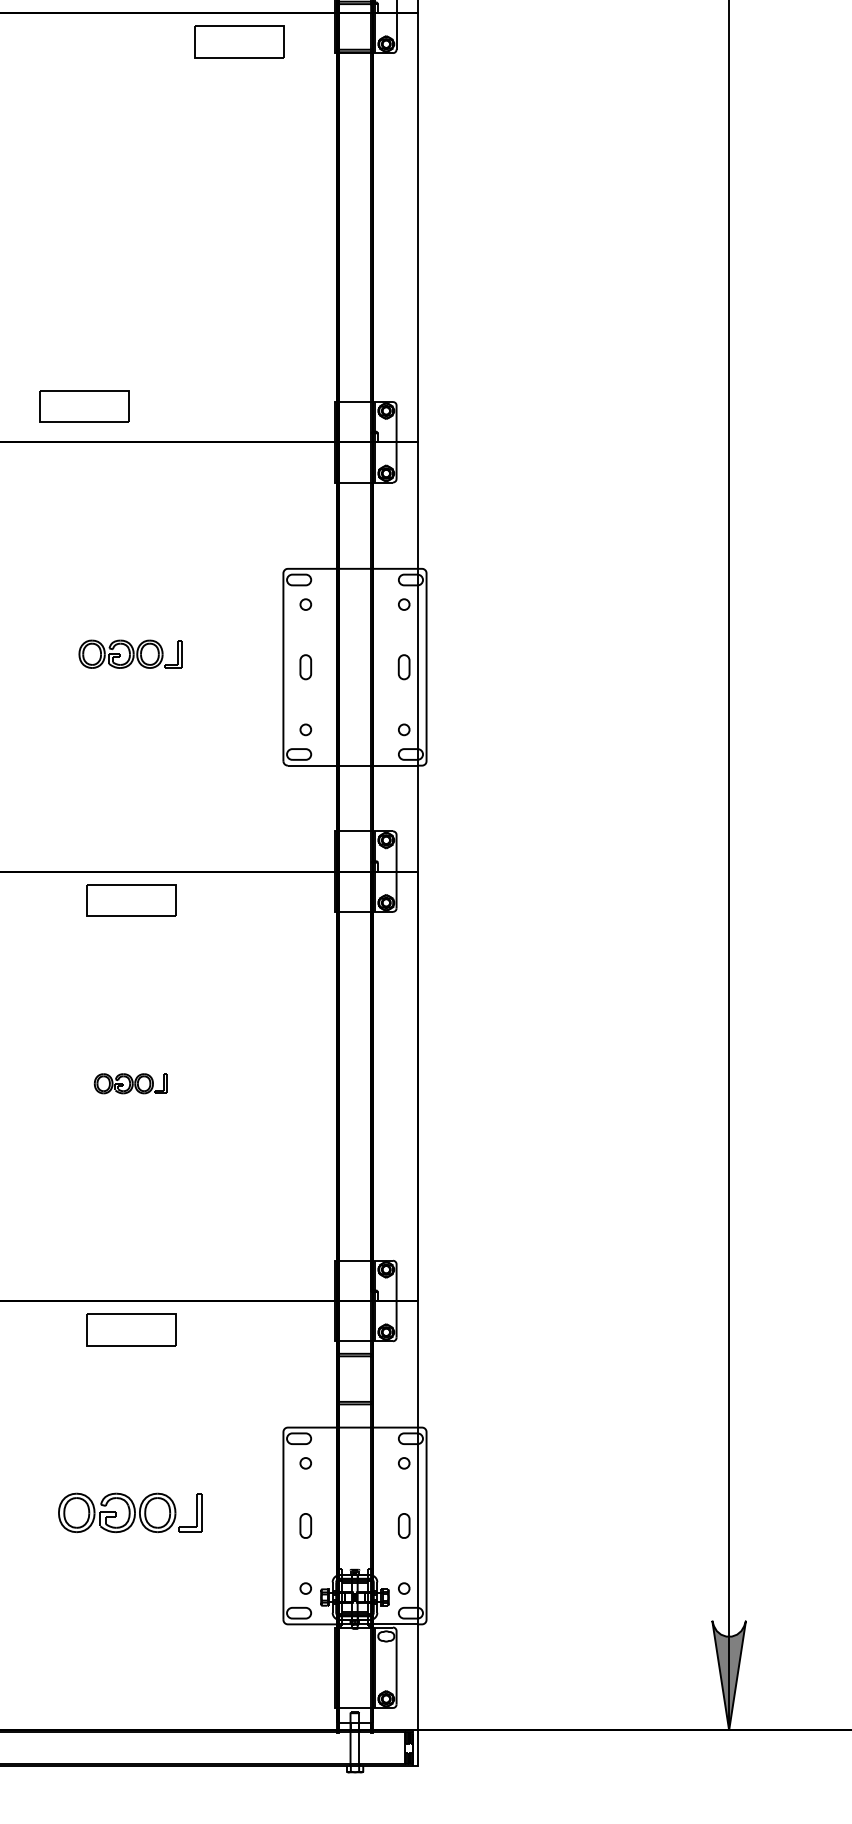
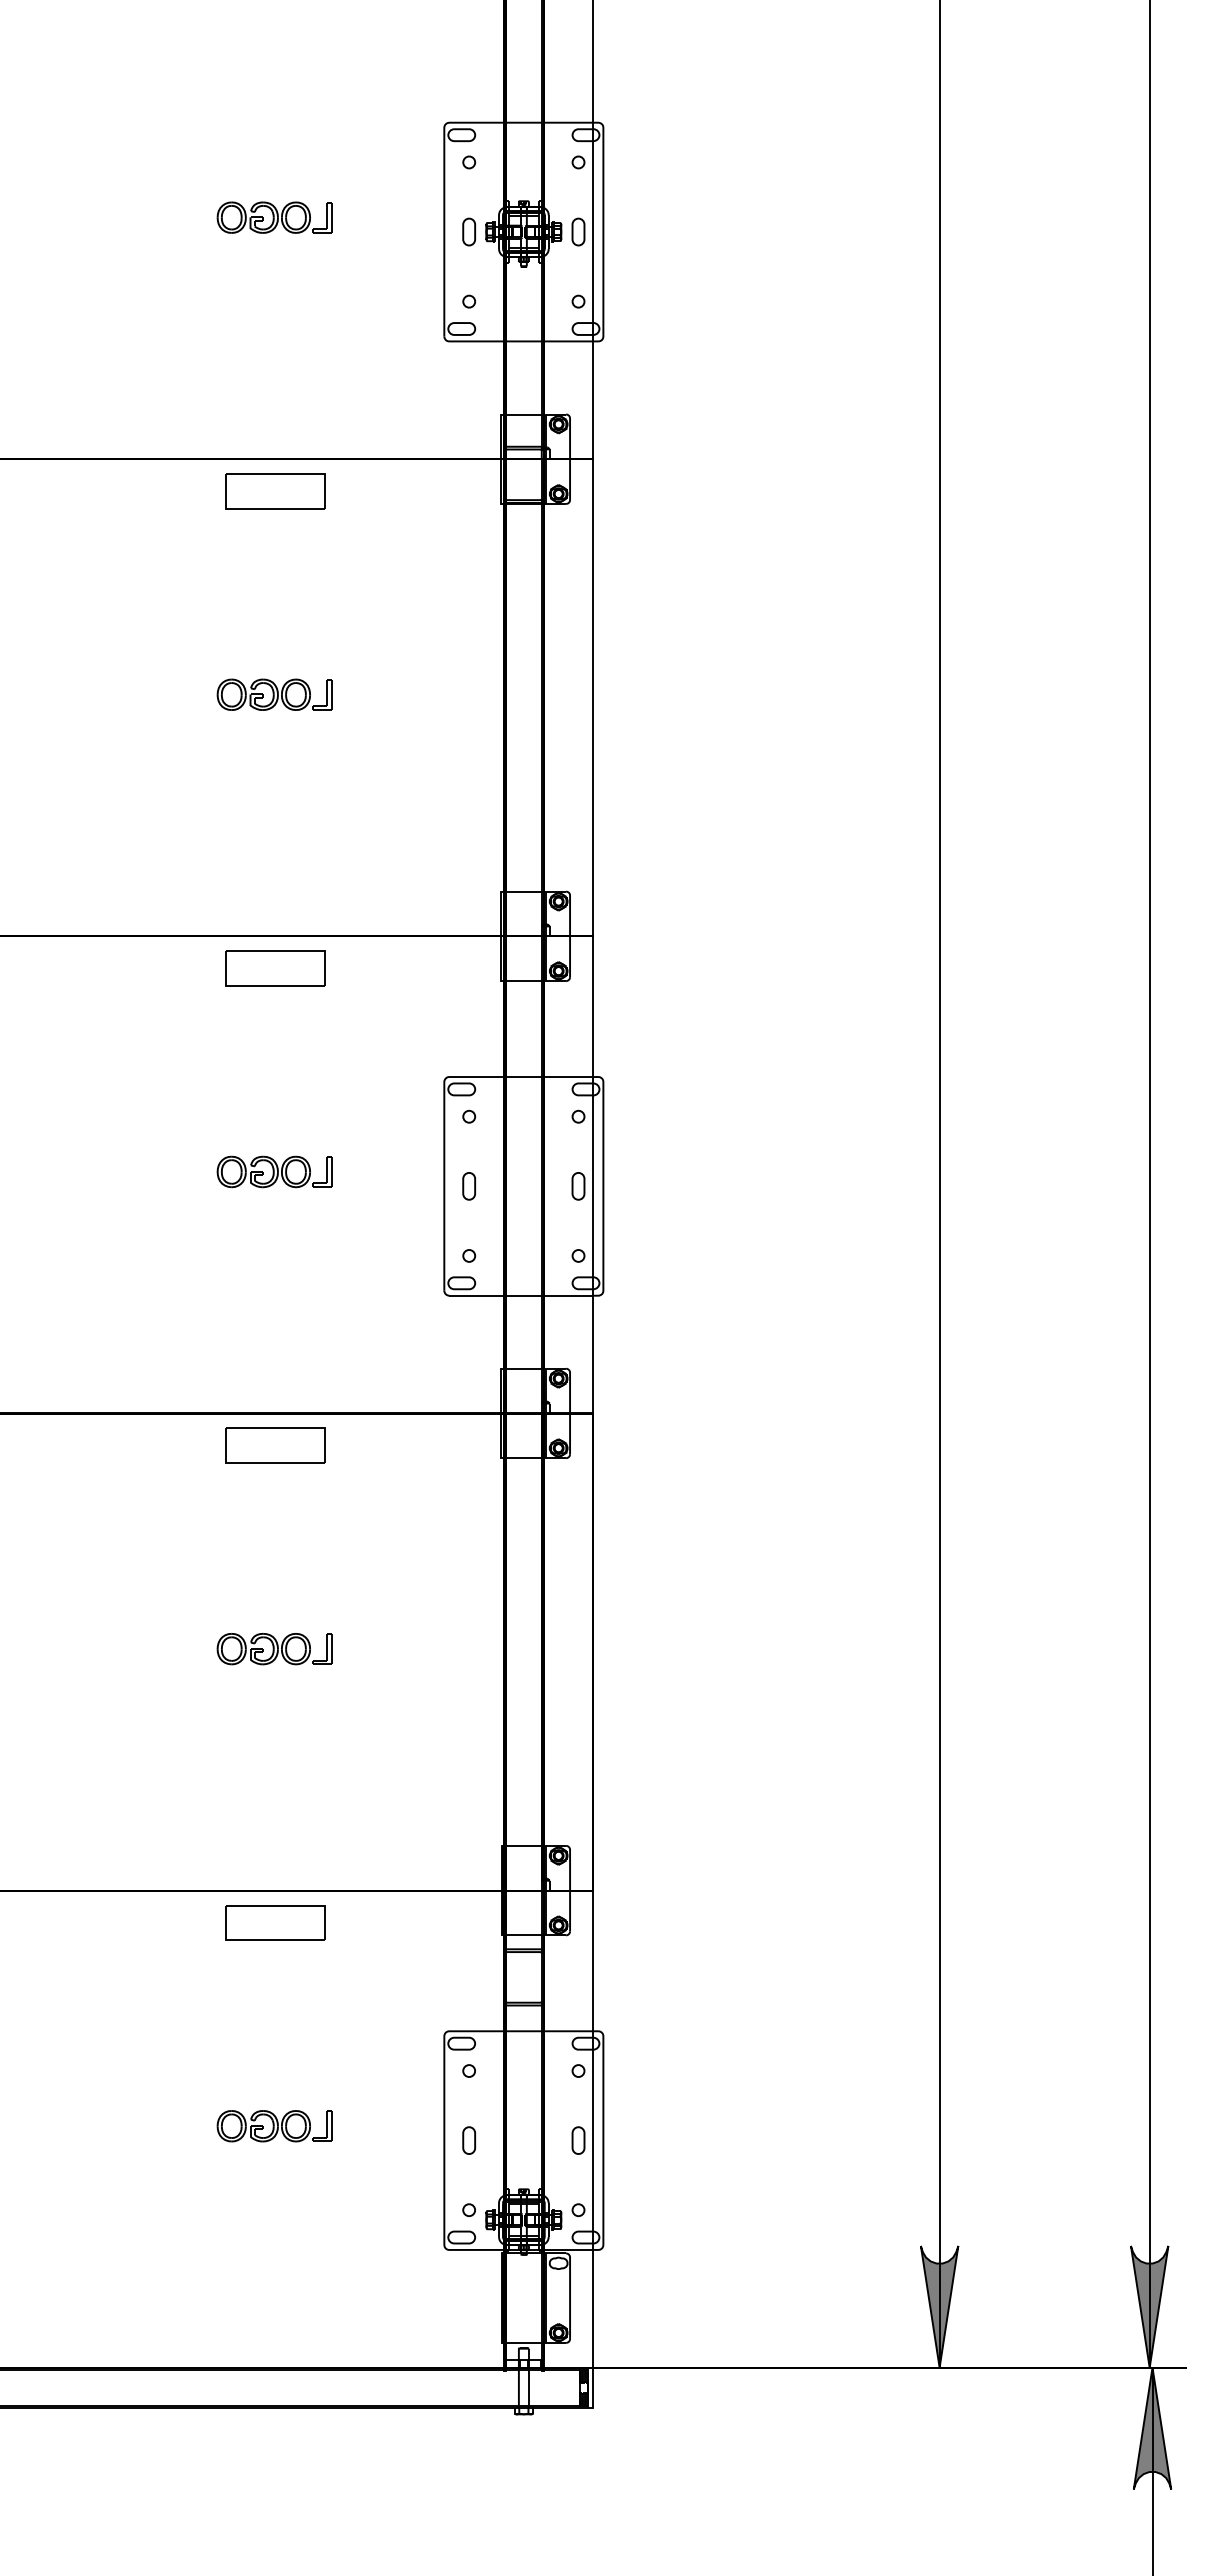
part: (239, 41) -> (275, 491), moved
part: (130, 224) -> (274, 694), added
part: (84, 406) -> (275, 968), moved
part: (130, 1084) -> (274, 1649), size x1.43
part: (130, 1513) -> (274, 2126), size x0.71

